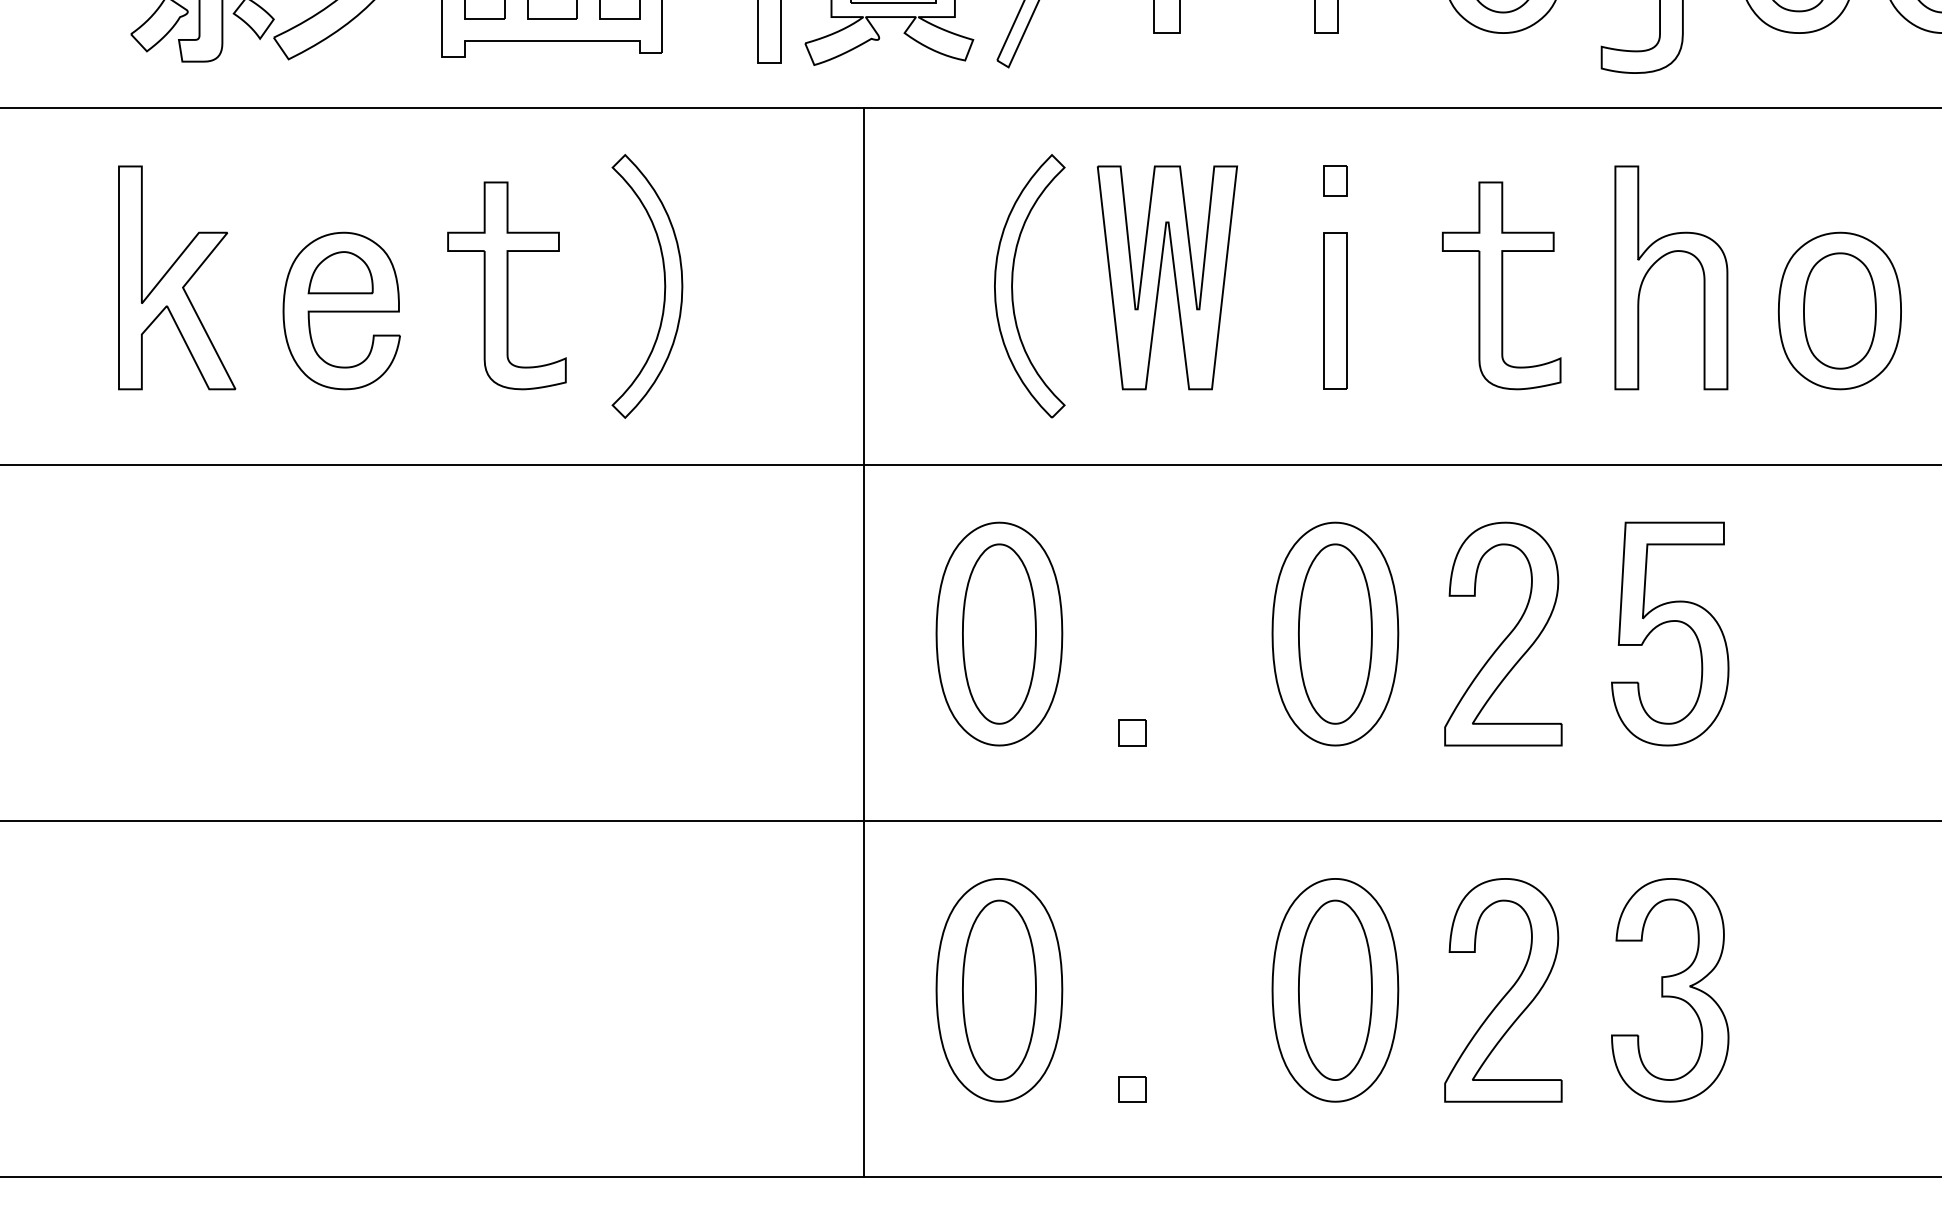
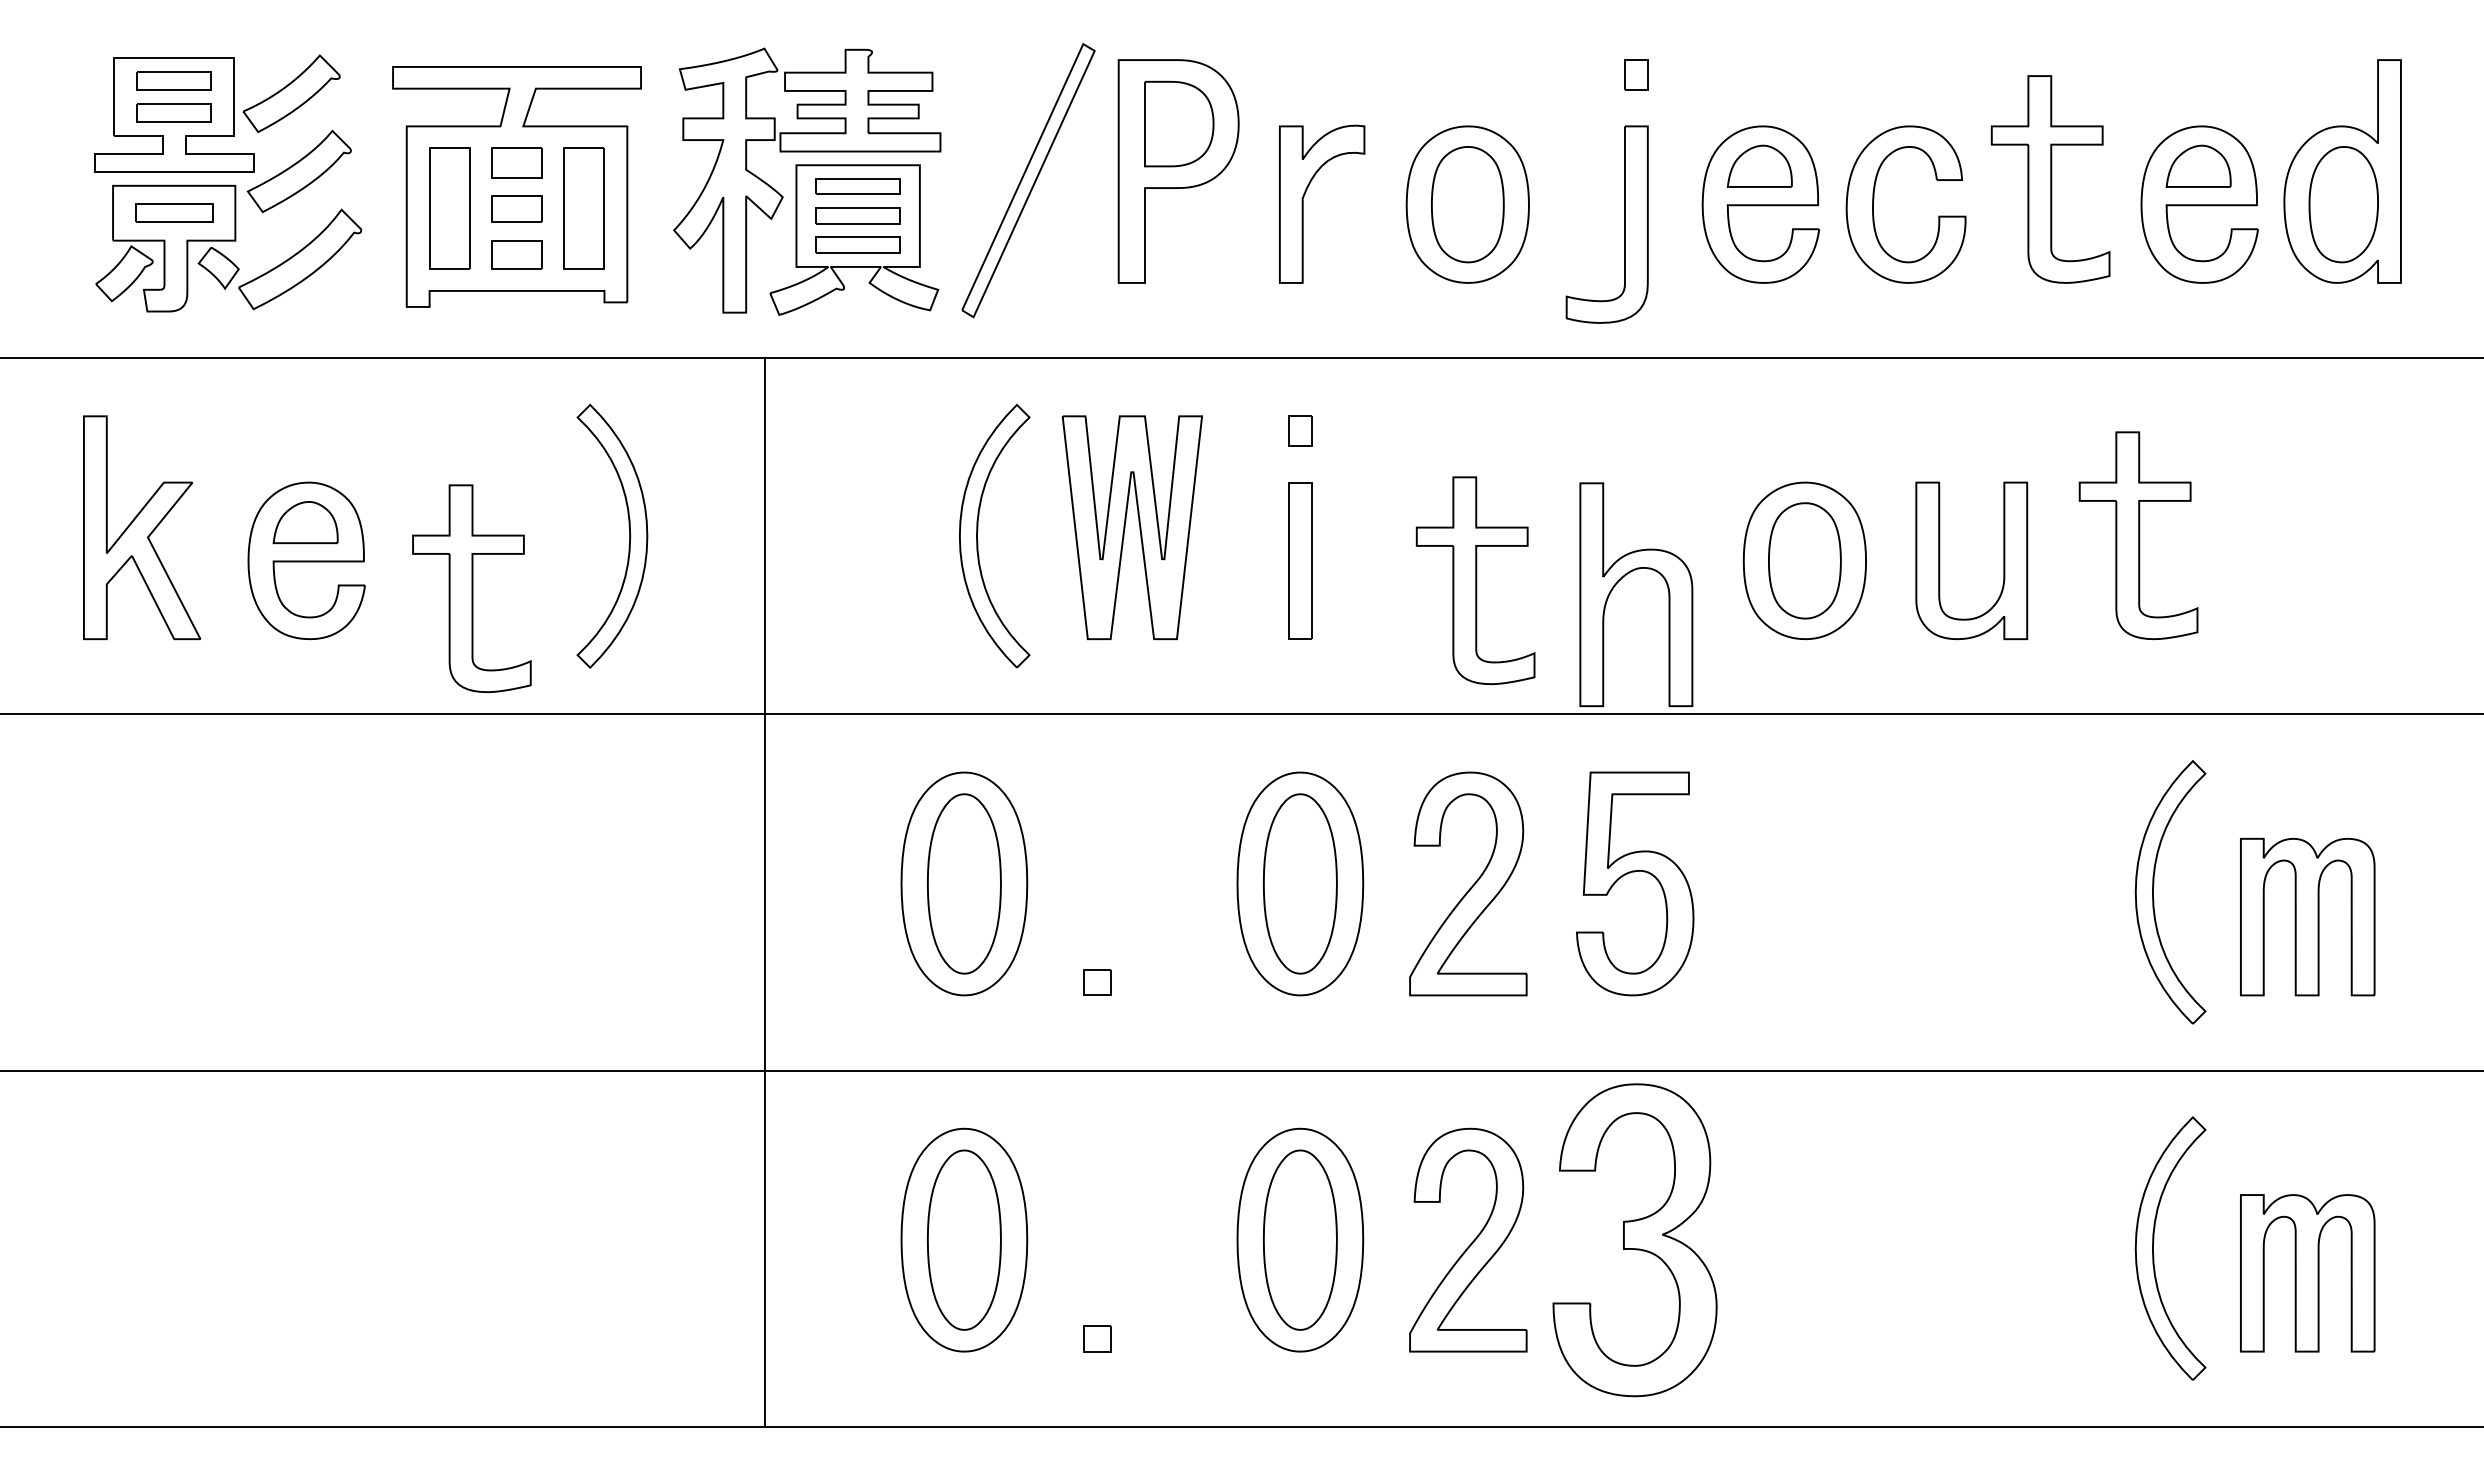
part: (1660, 259) -> (1625, 576), moved
part: (506, 285) -> (471, 588), moved
part: (1501, 285) -> (1475, 580), moved
line: (863, 642) -> (764, 892), moved
part: (1670, 989) -> (1635, 1239), size x1.4

